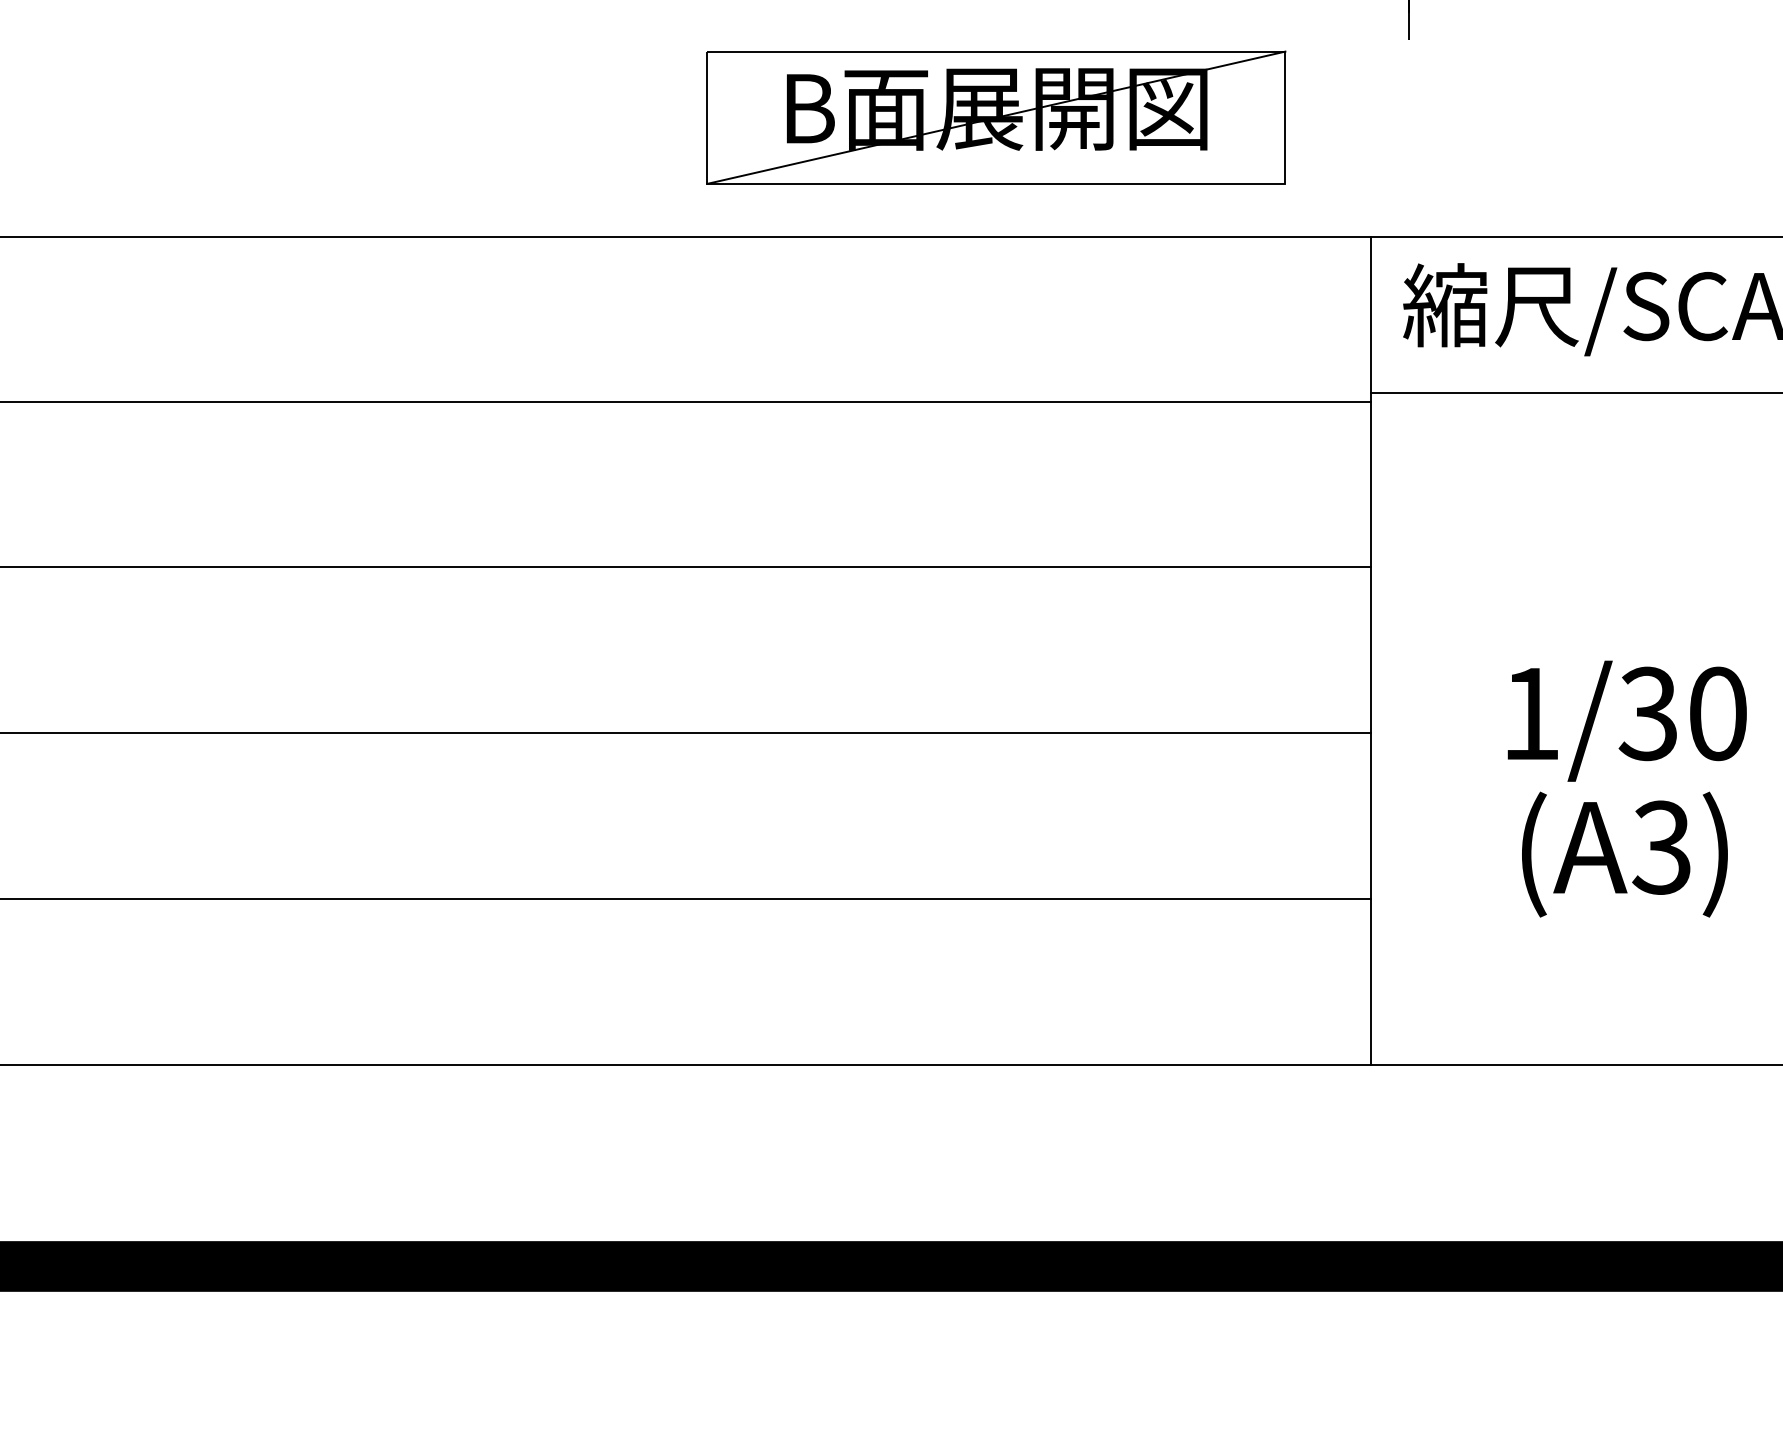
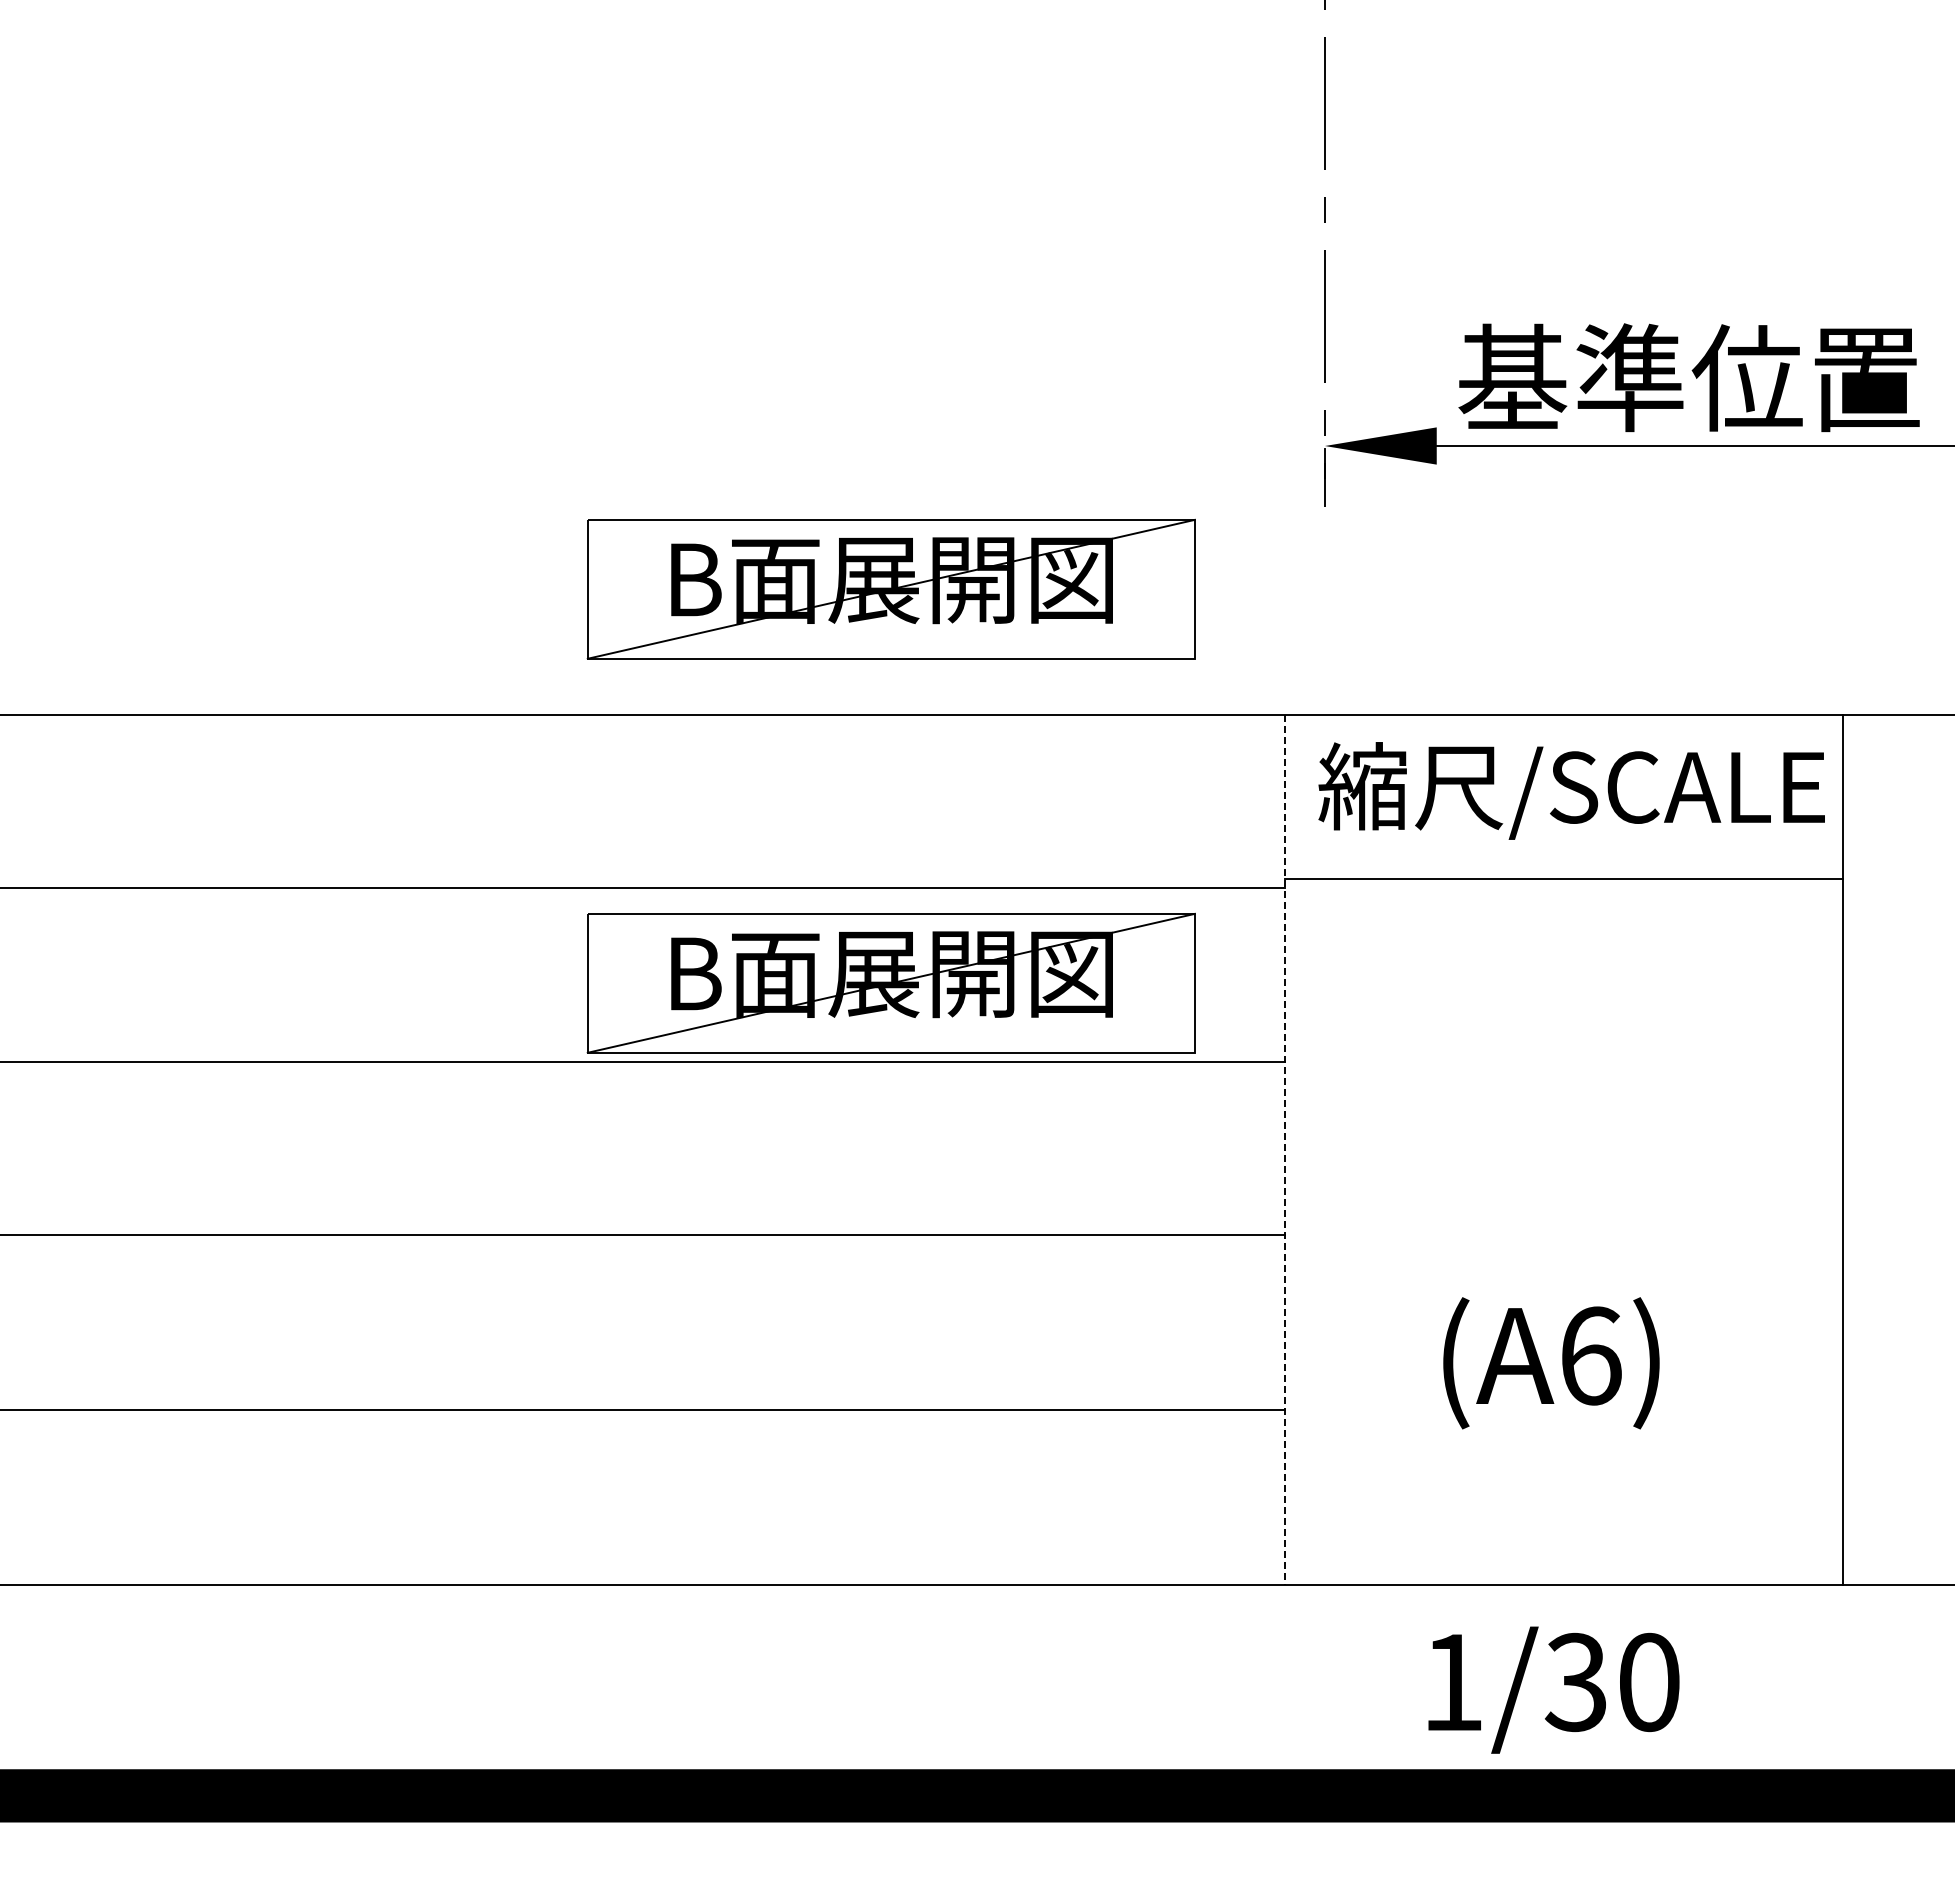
part: (995, 492) -> (890, 982), added
line: (1370, 652) -> (1284, 1150), solid -> dashed
text: (1626, 720) -> (1553, 1689), moved
text: (1662, 847) -> (1590, 1355), (A3) -> (A6)

